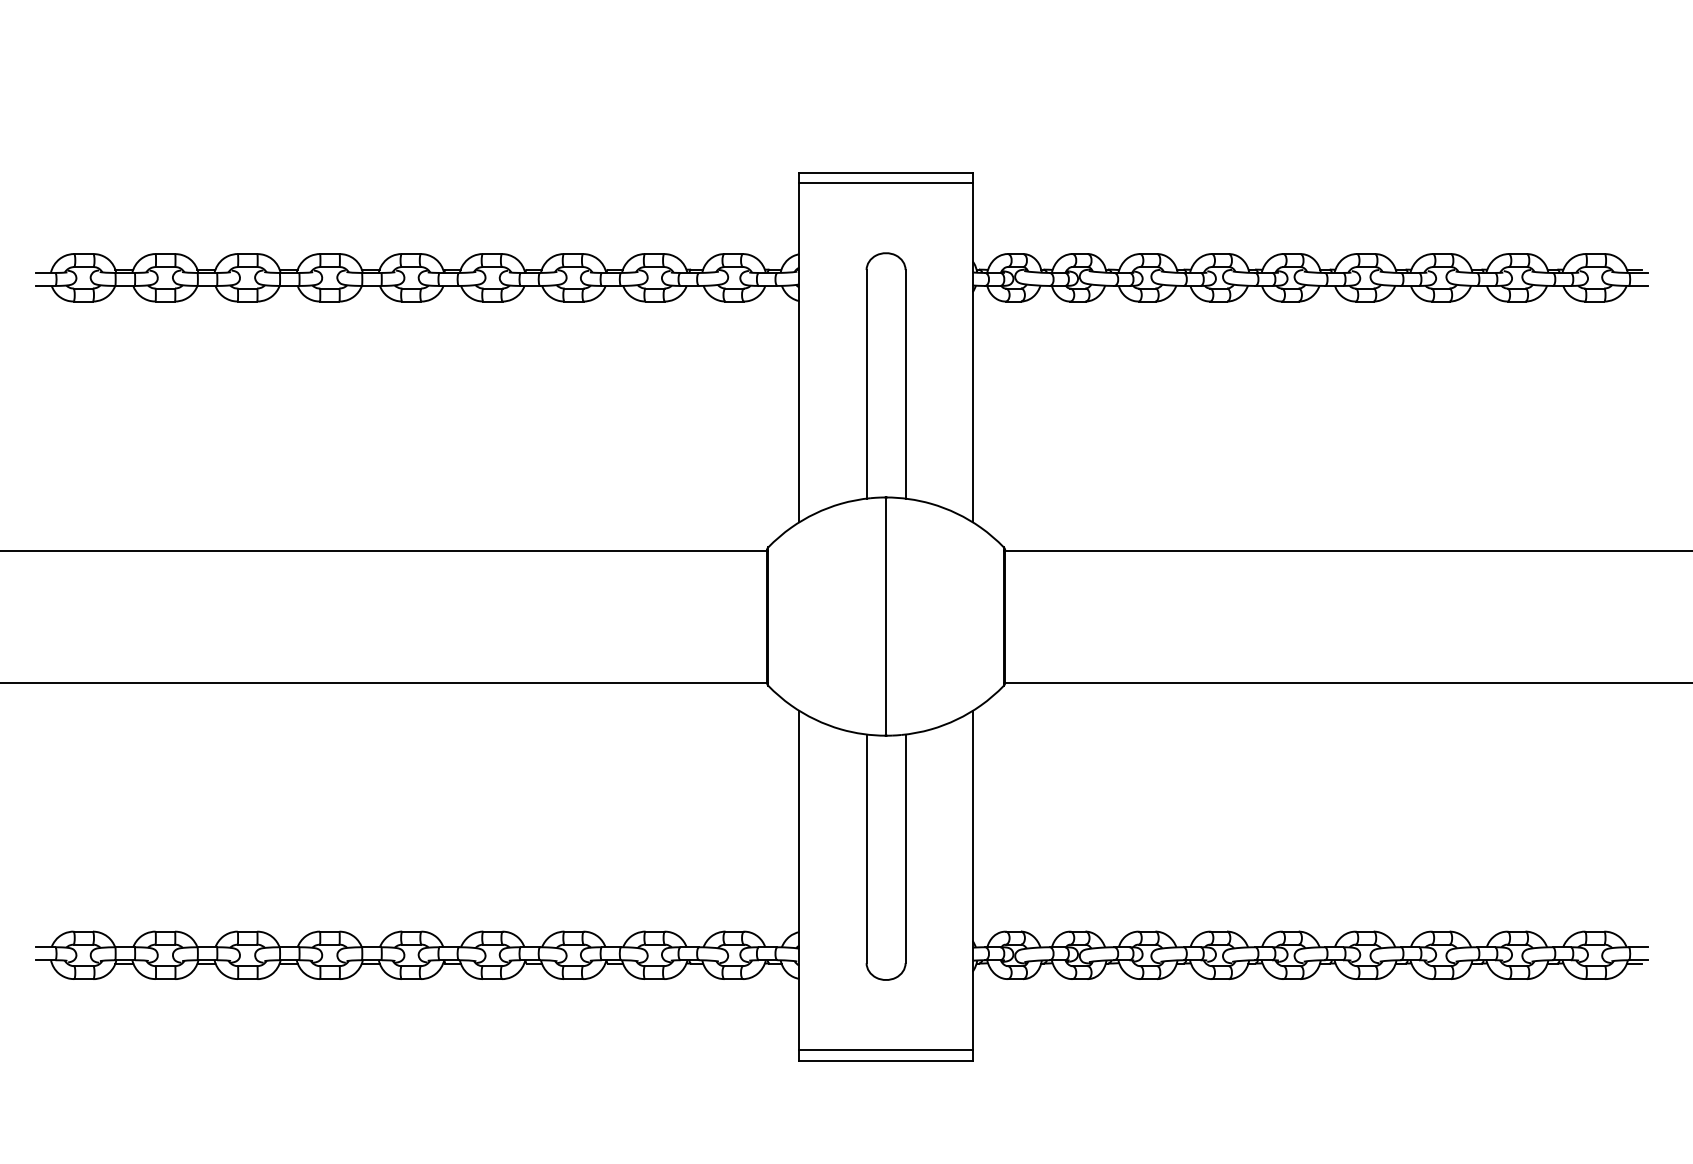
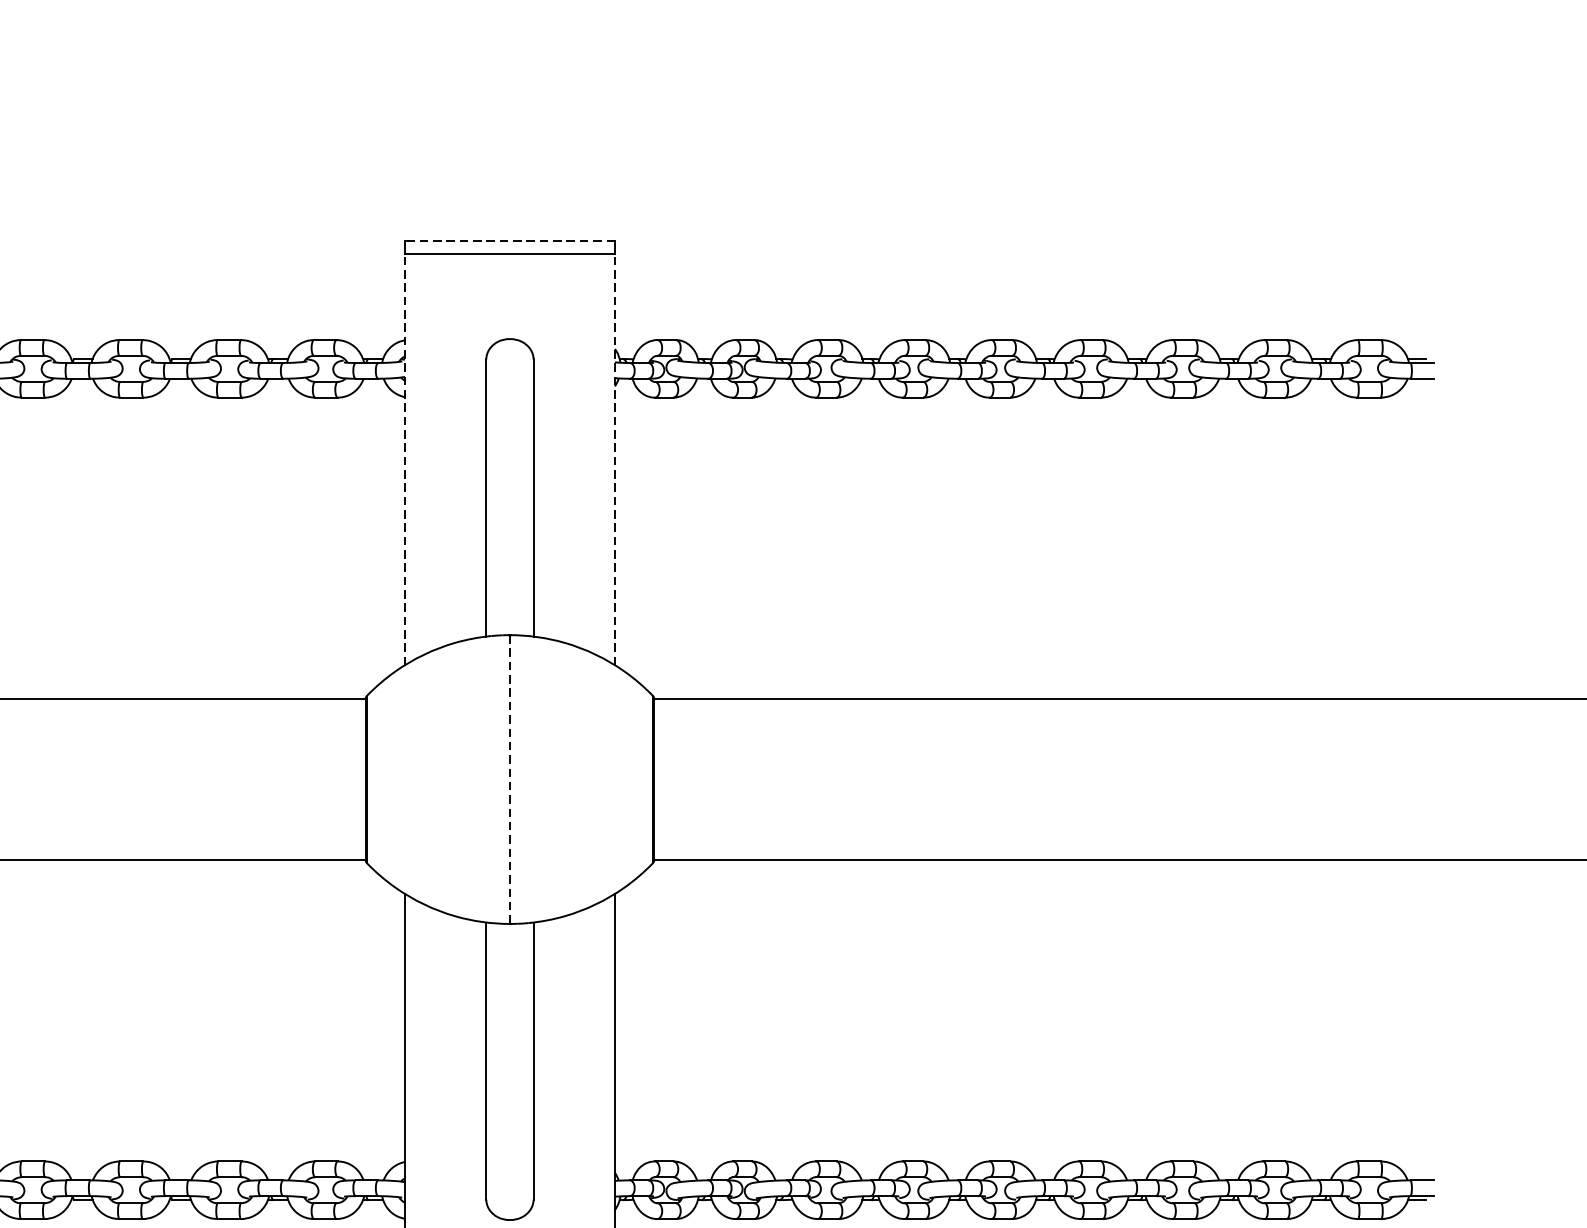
line: (886, 172) -> (510, 241), solid -> dashed
line: (799, 352) -> (404, 459), solid -> dashed
line: (972, 352) -> (614, 459), solid -> dashed
line: (886, 617) -> (510, 780), solid -> dashed

